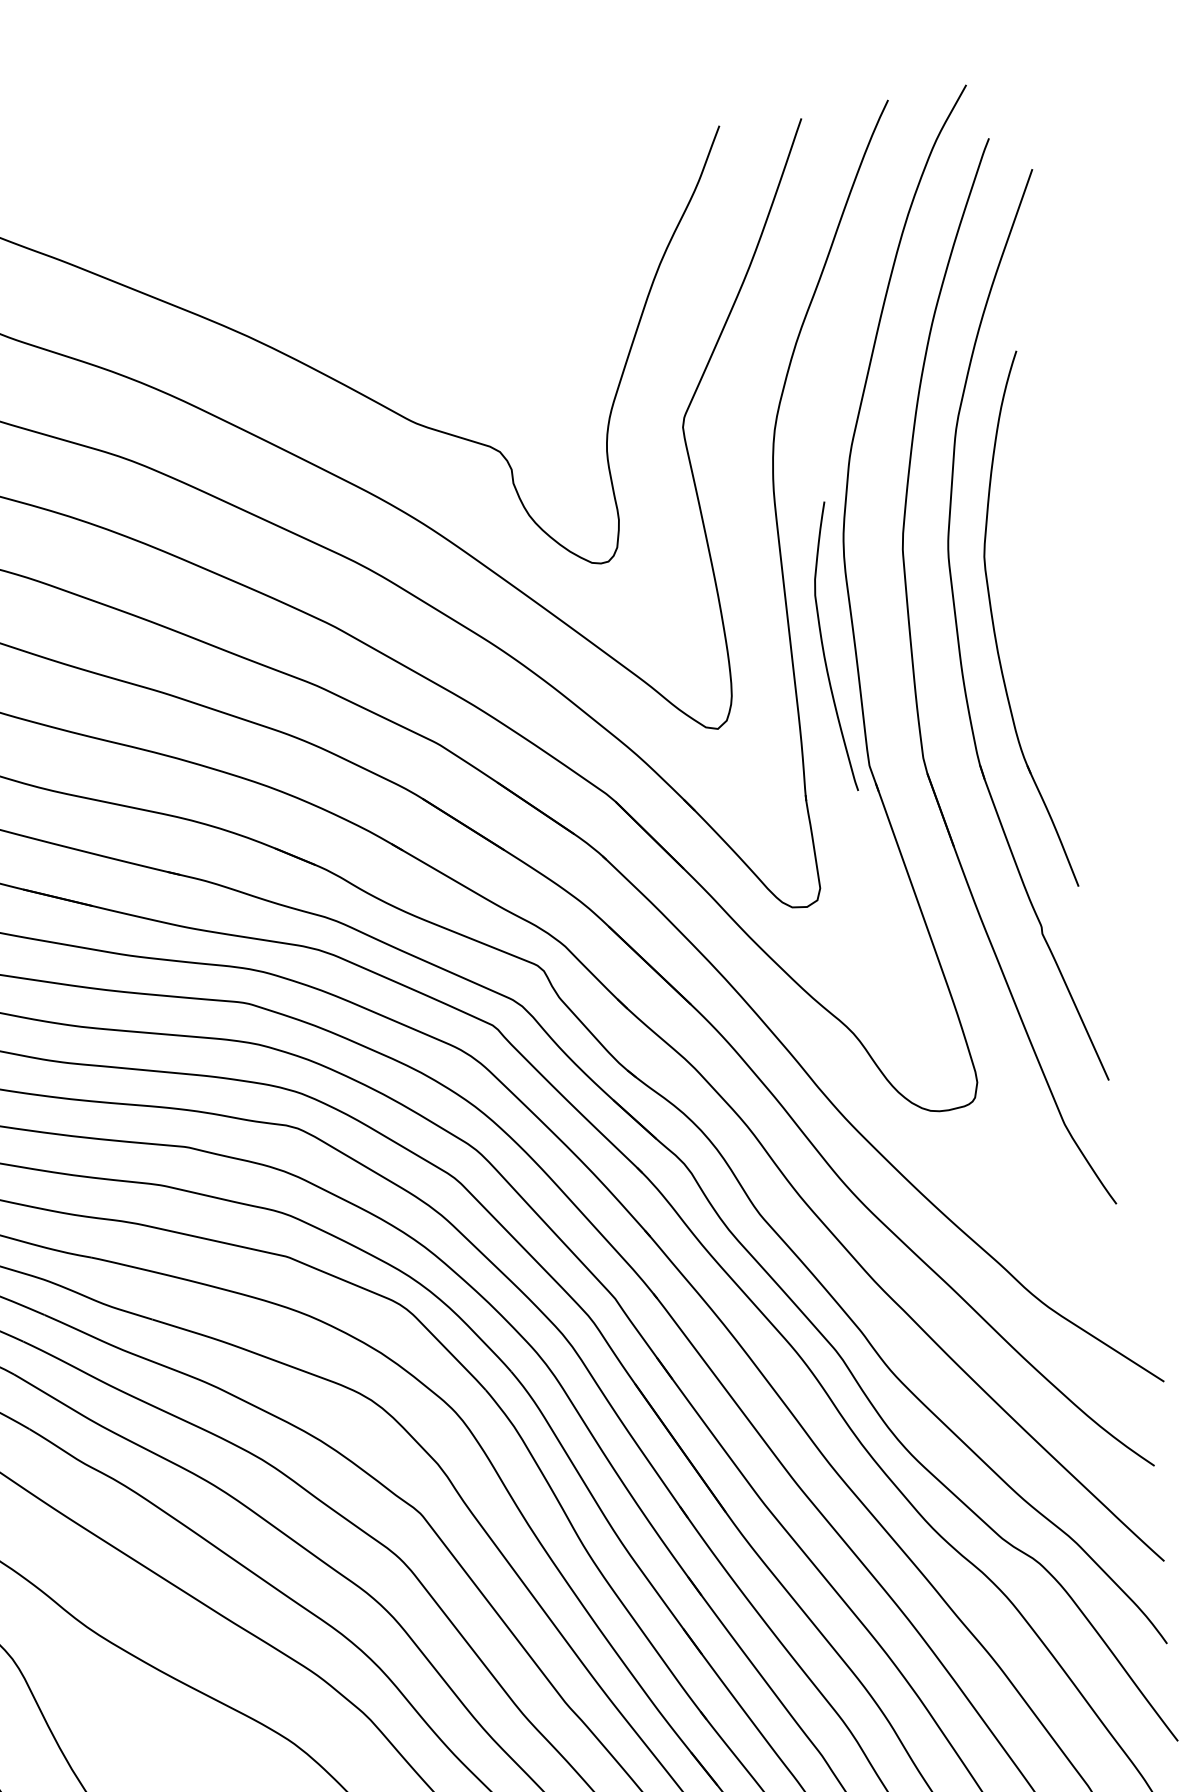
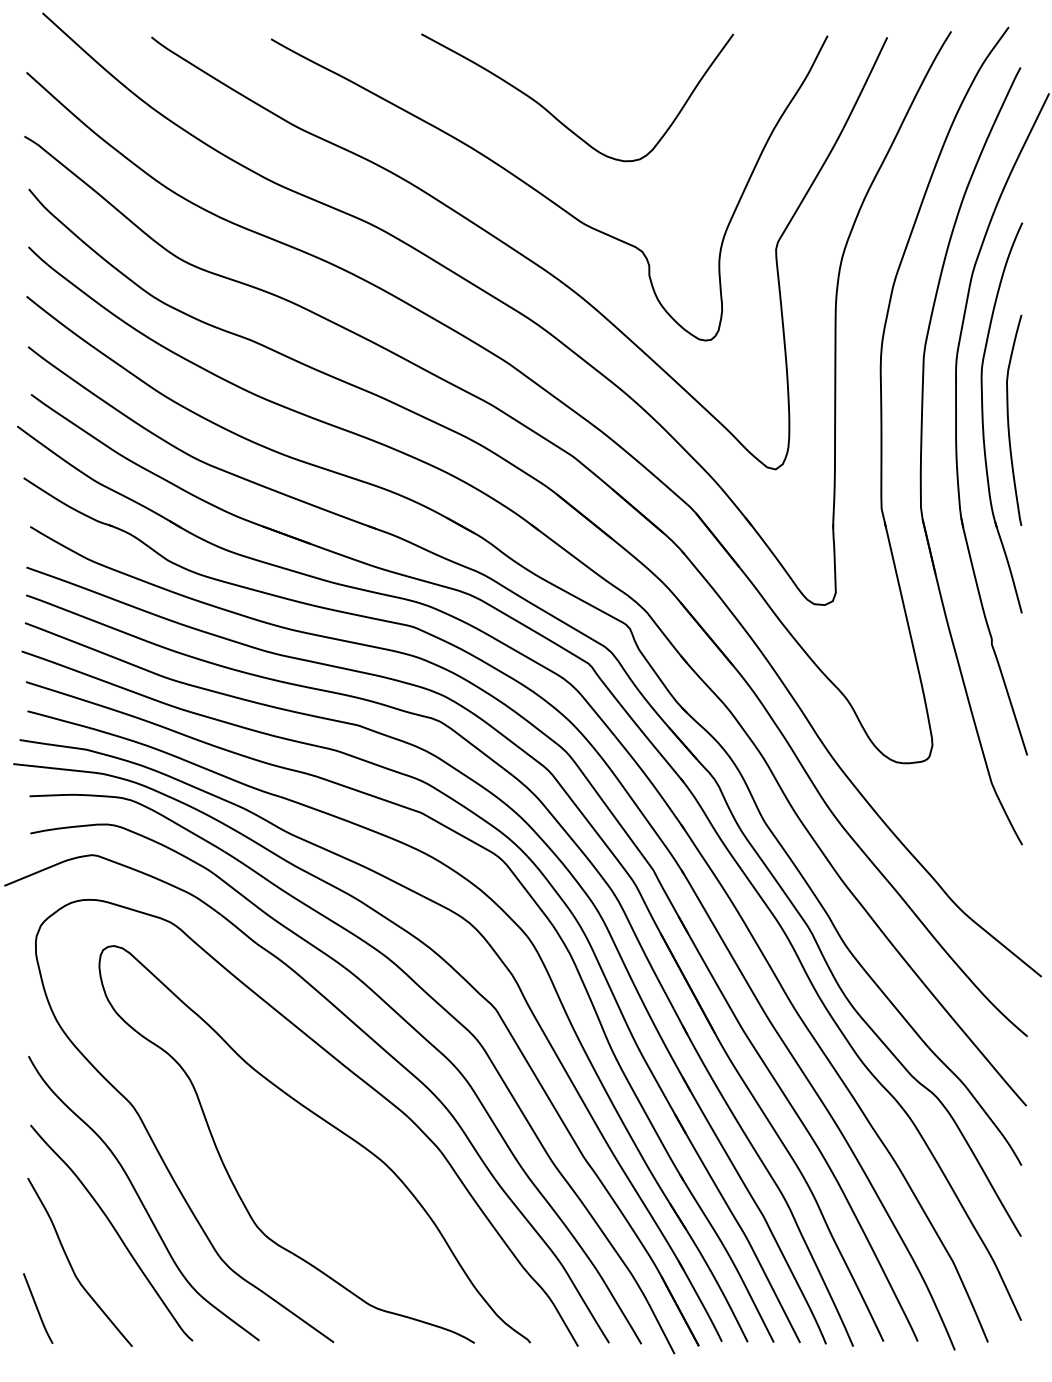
curve: (368, 286) -> (561, 121), added
curve: (825, 649) -> (1009, 421), moved

